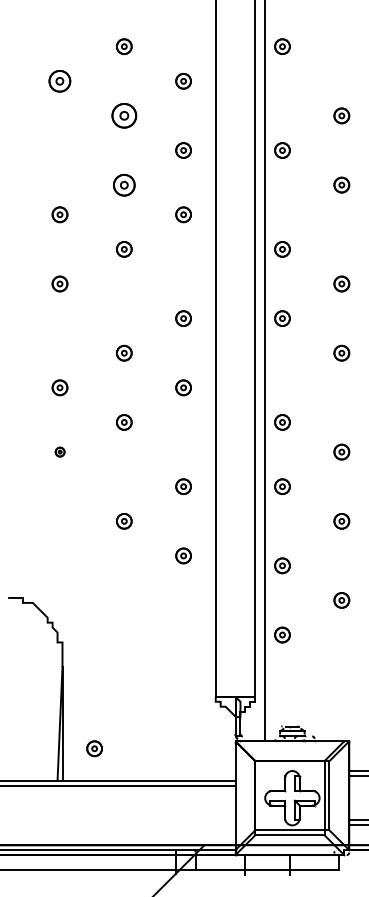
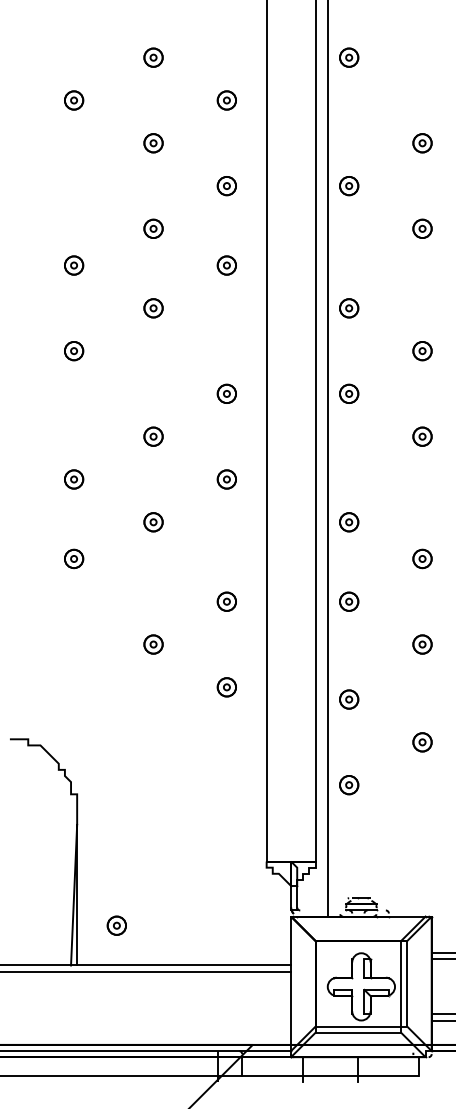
part: (60, 81) -> (74, 100), size x0.71
part: (124, 116) -> (153, 143), size x0.62
part: (124, 184) -> (153, 228), size x0.71
part: (60, 451) -> (74, 558), size x1.67

